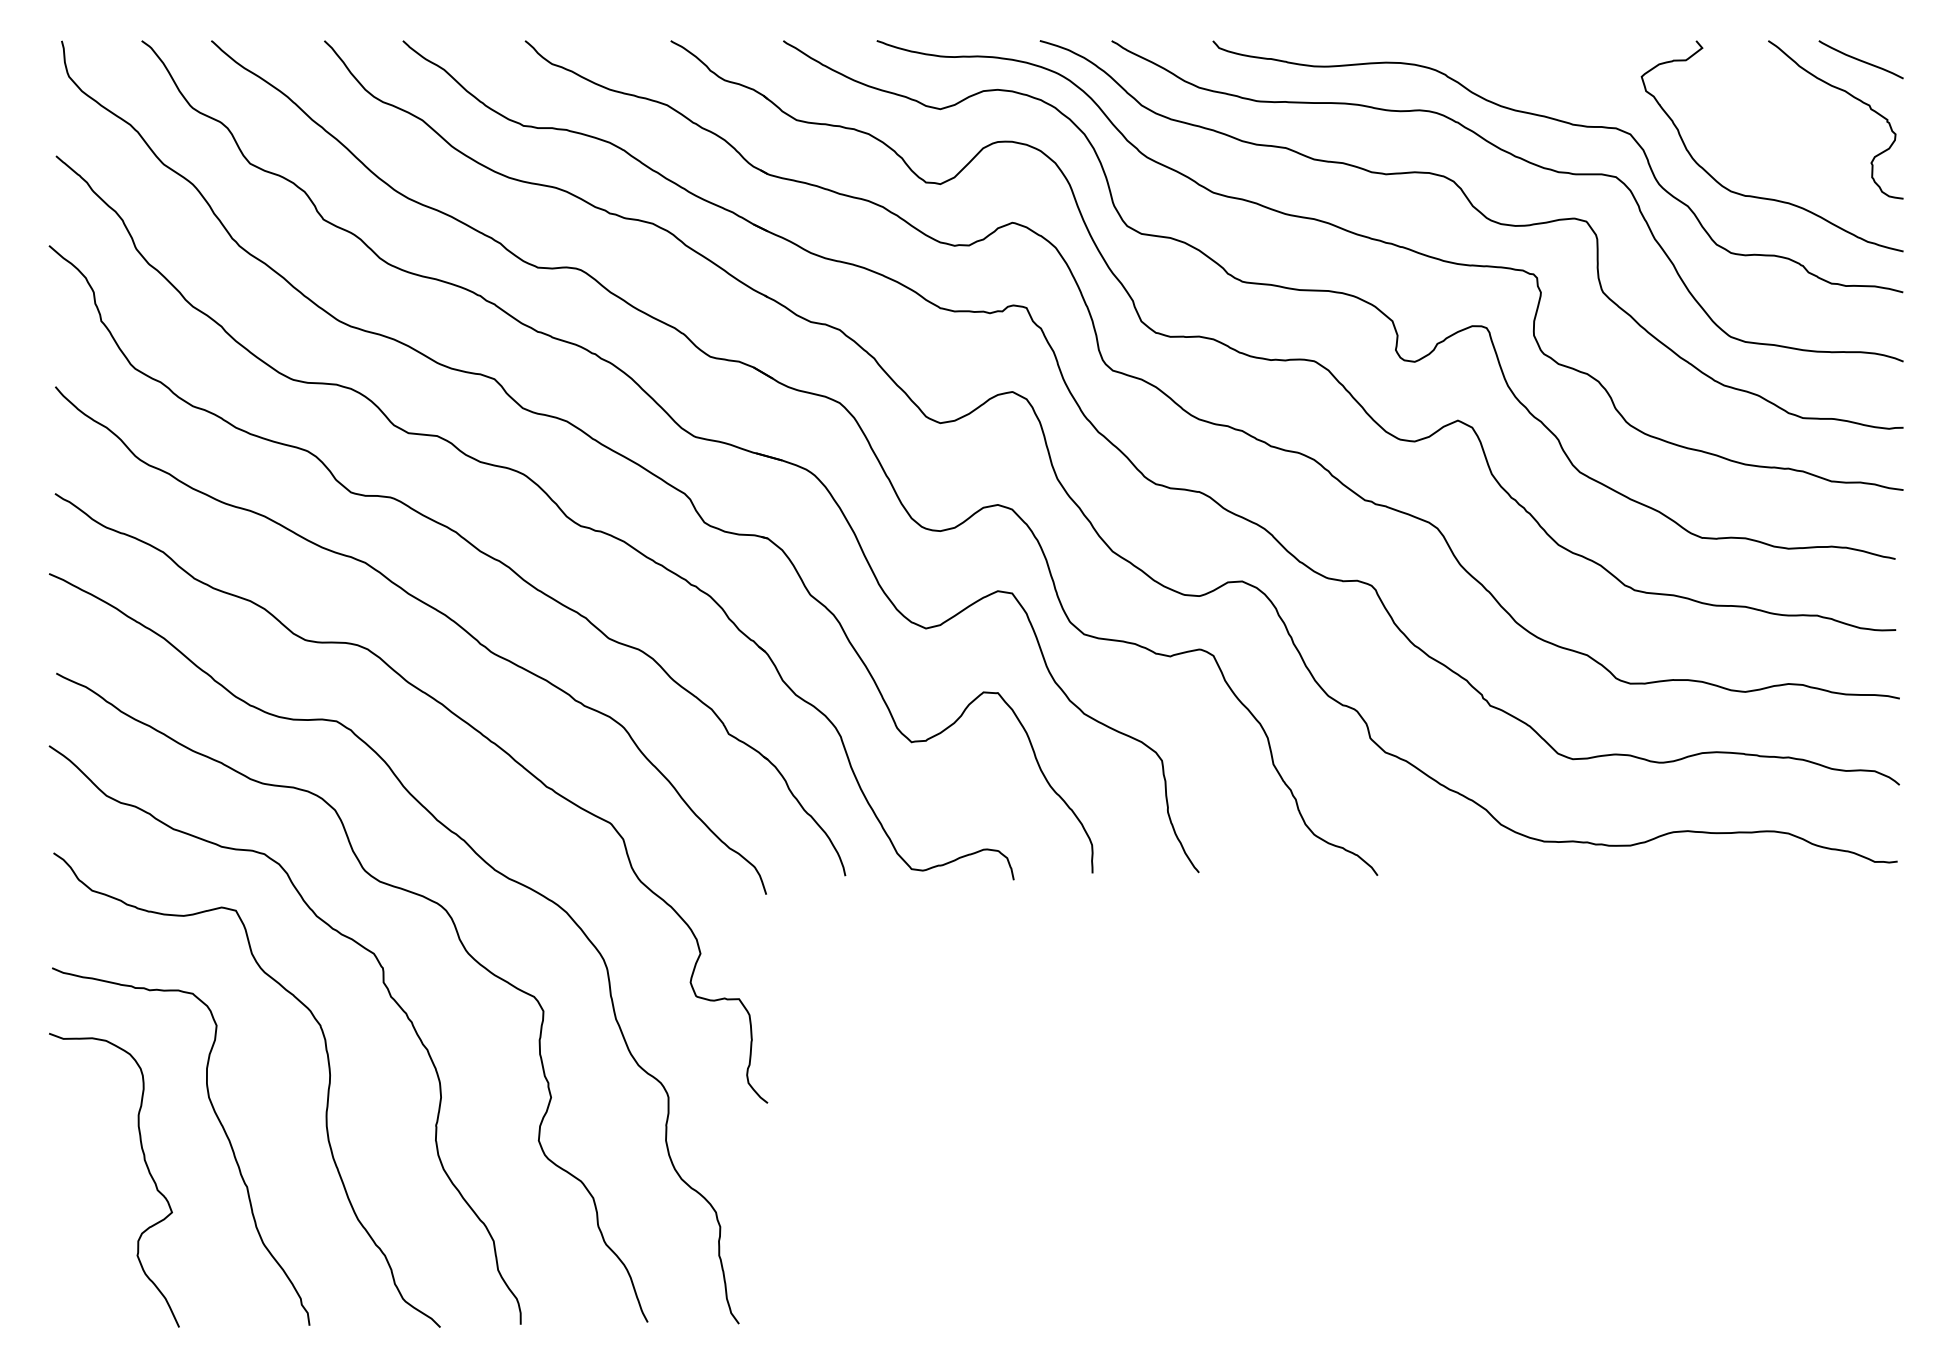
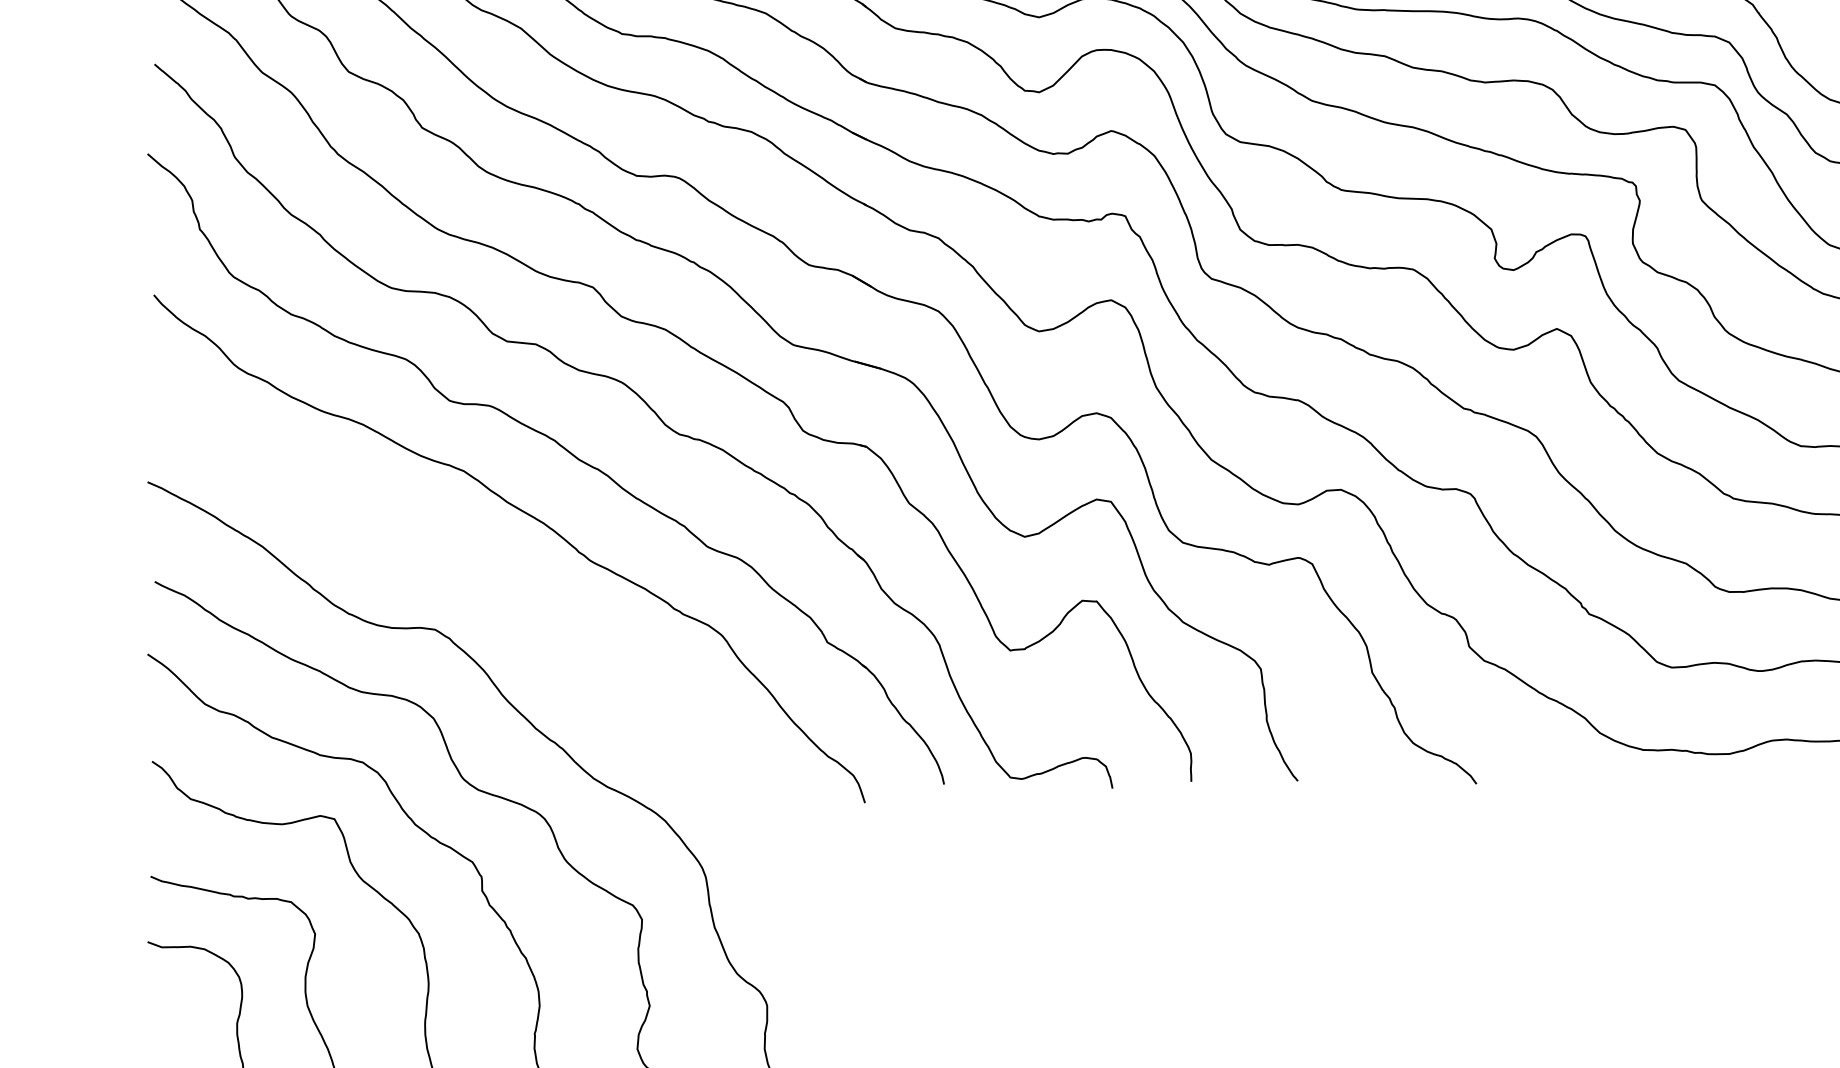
curve: (462, 721) -> (561, 629), removed

